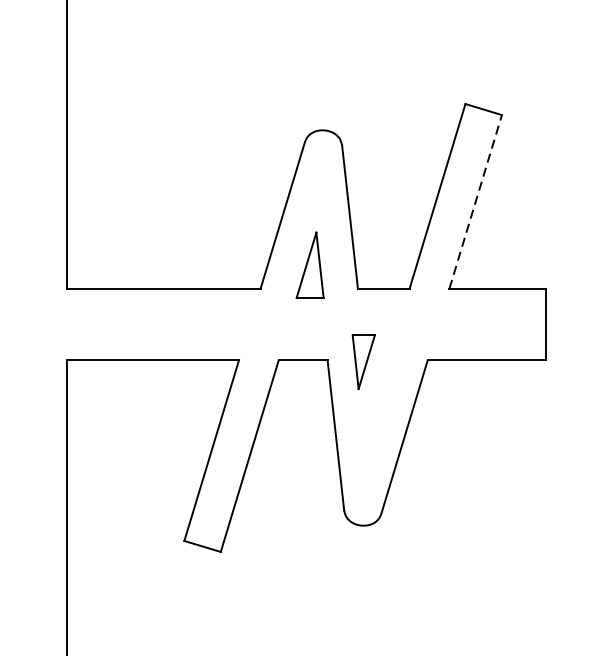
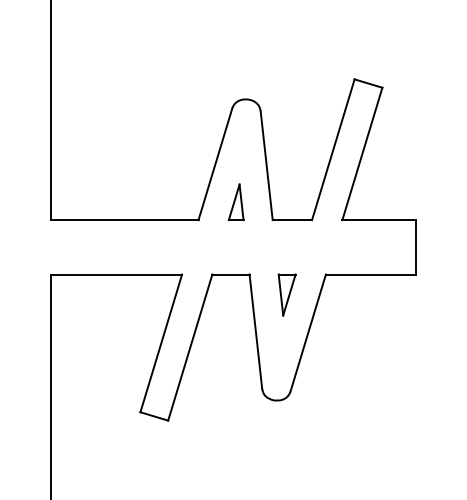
line: (475, 201) -> (362, 153), dashed -> solid
part: (309, 265) -> (235, 202), size x0.71
part: (362, 361) -> (286, 294), moved

